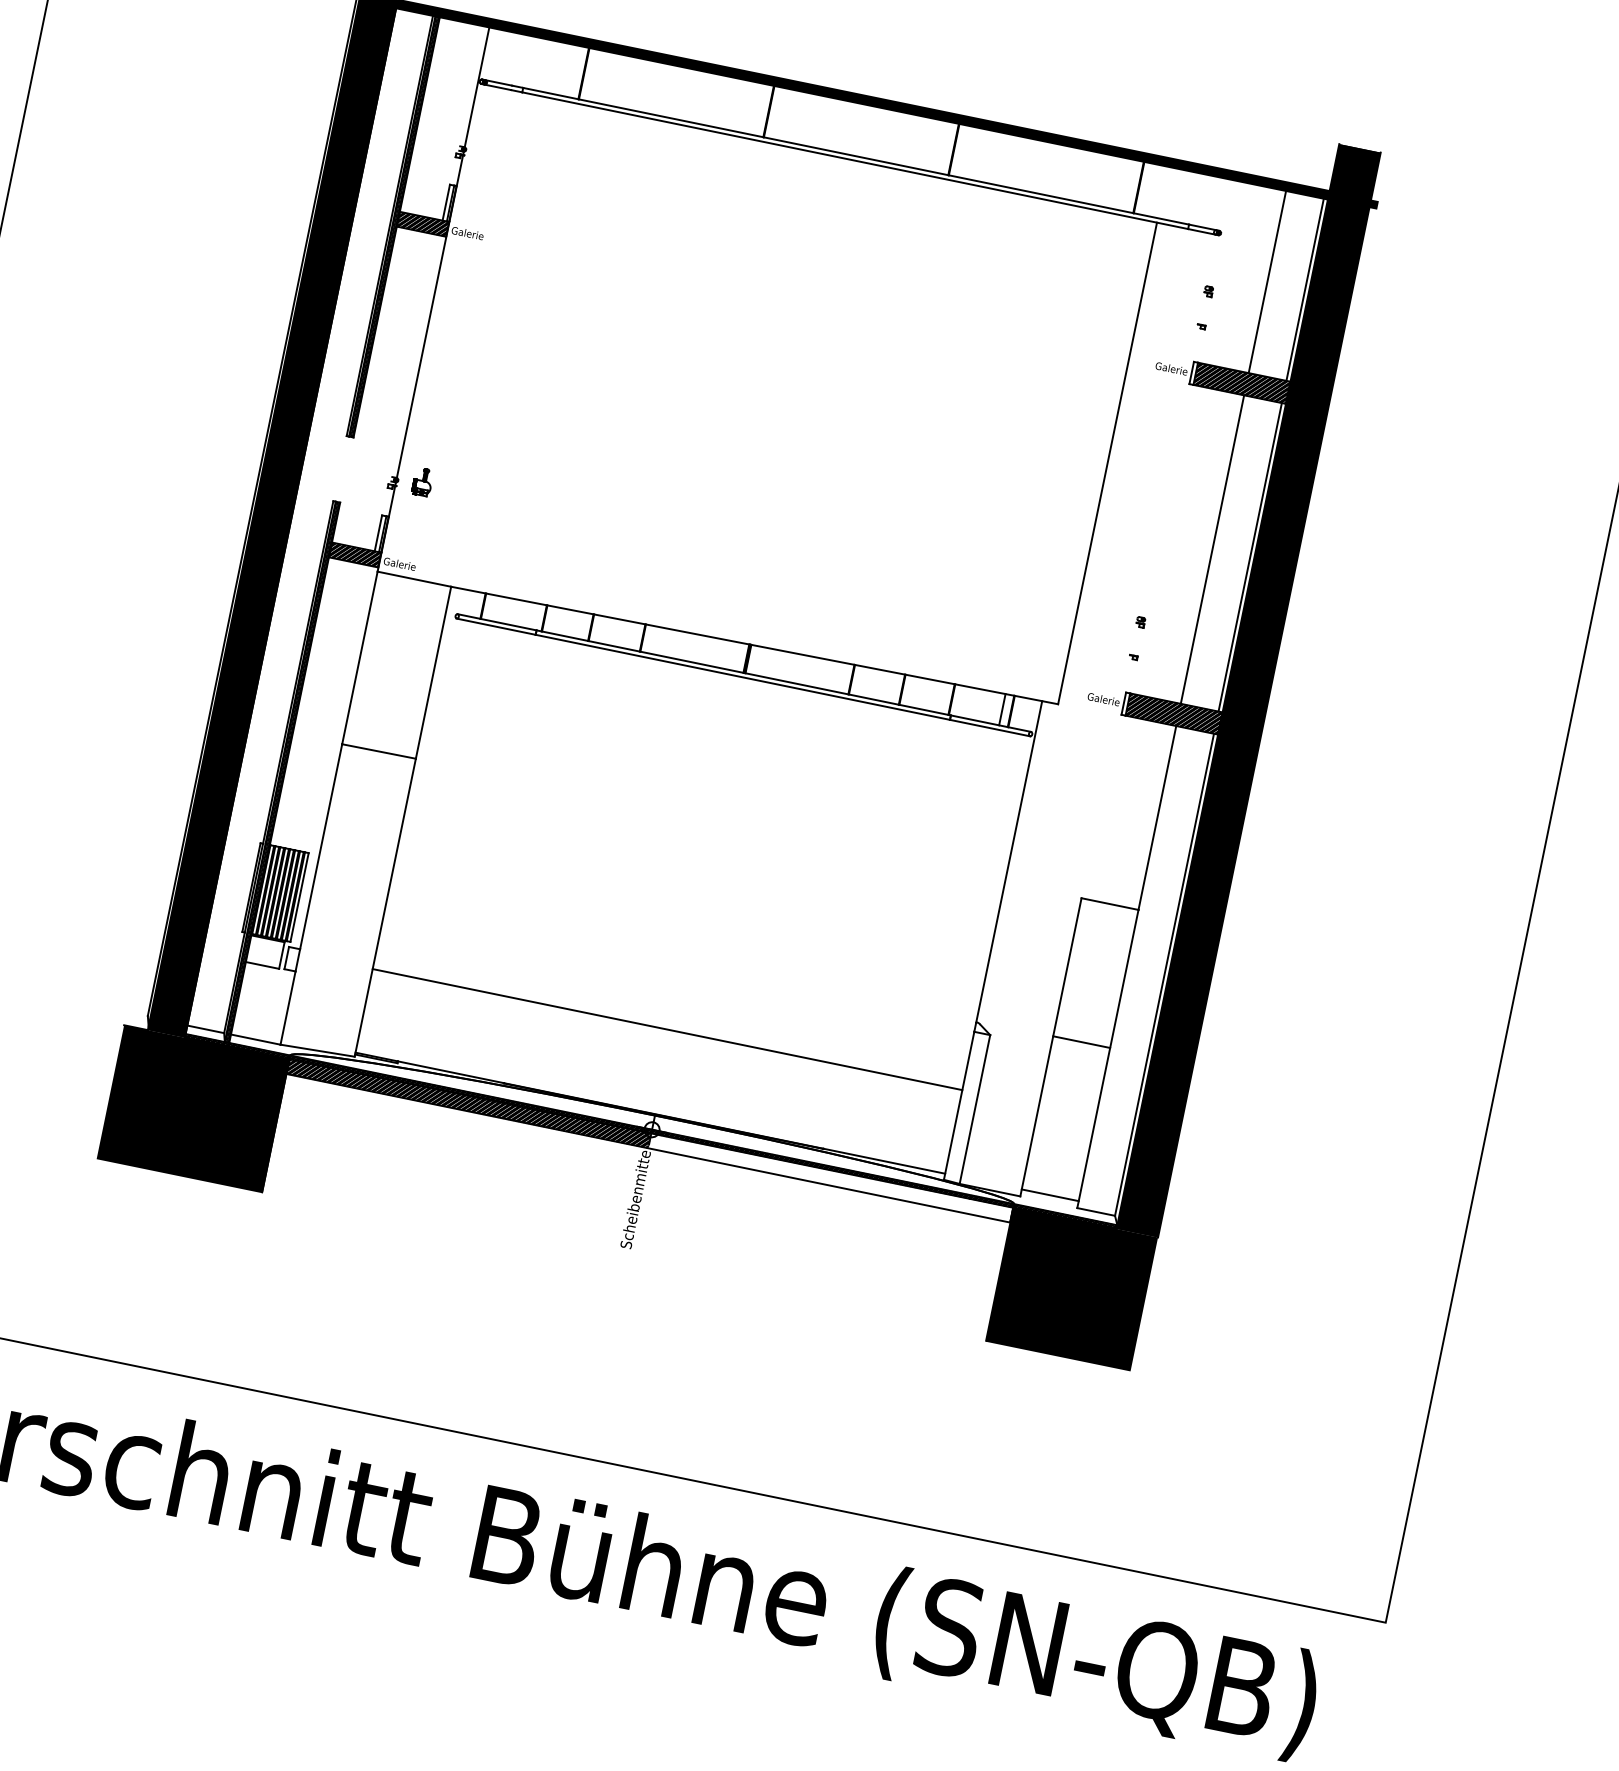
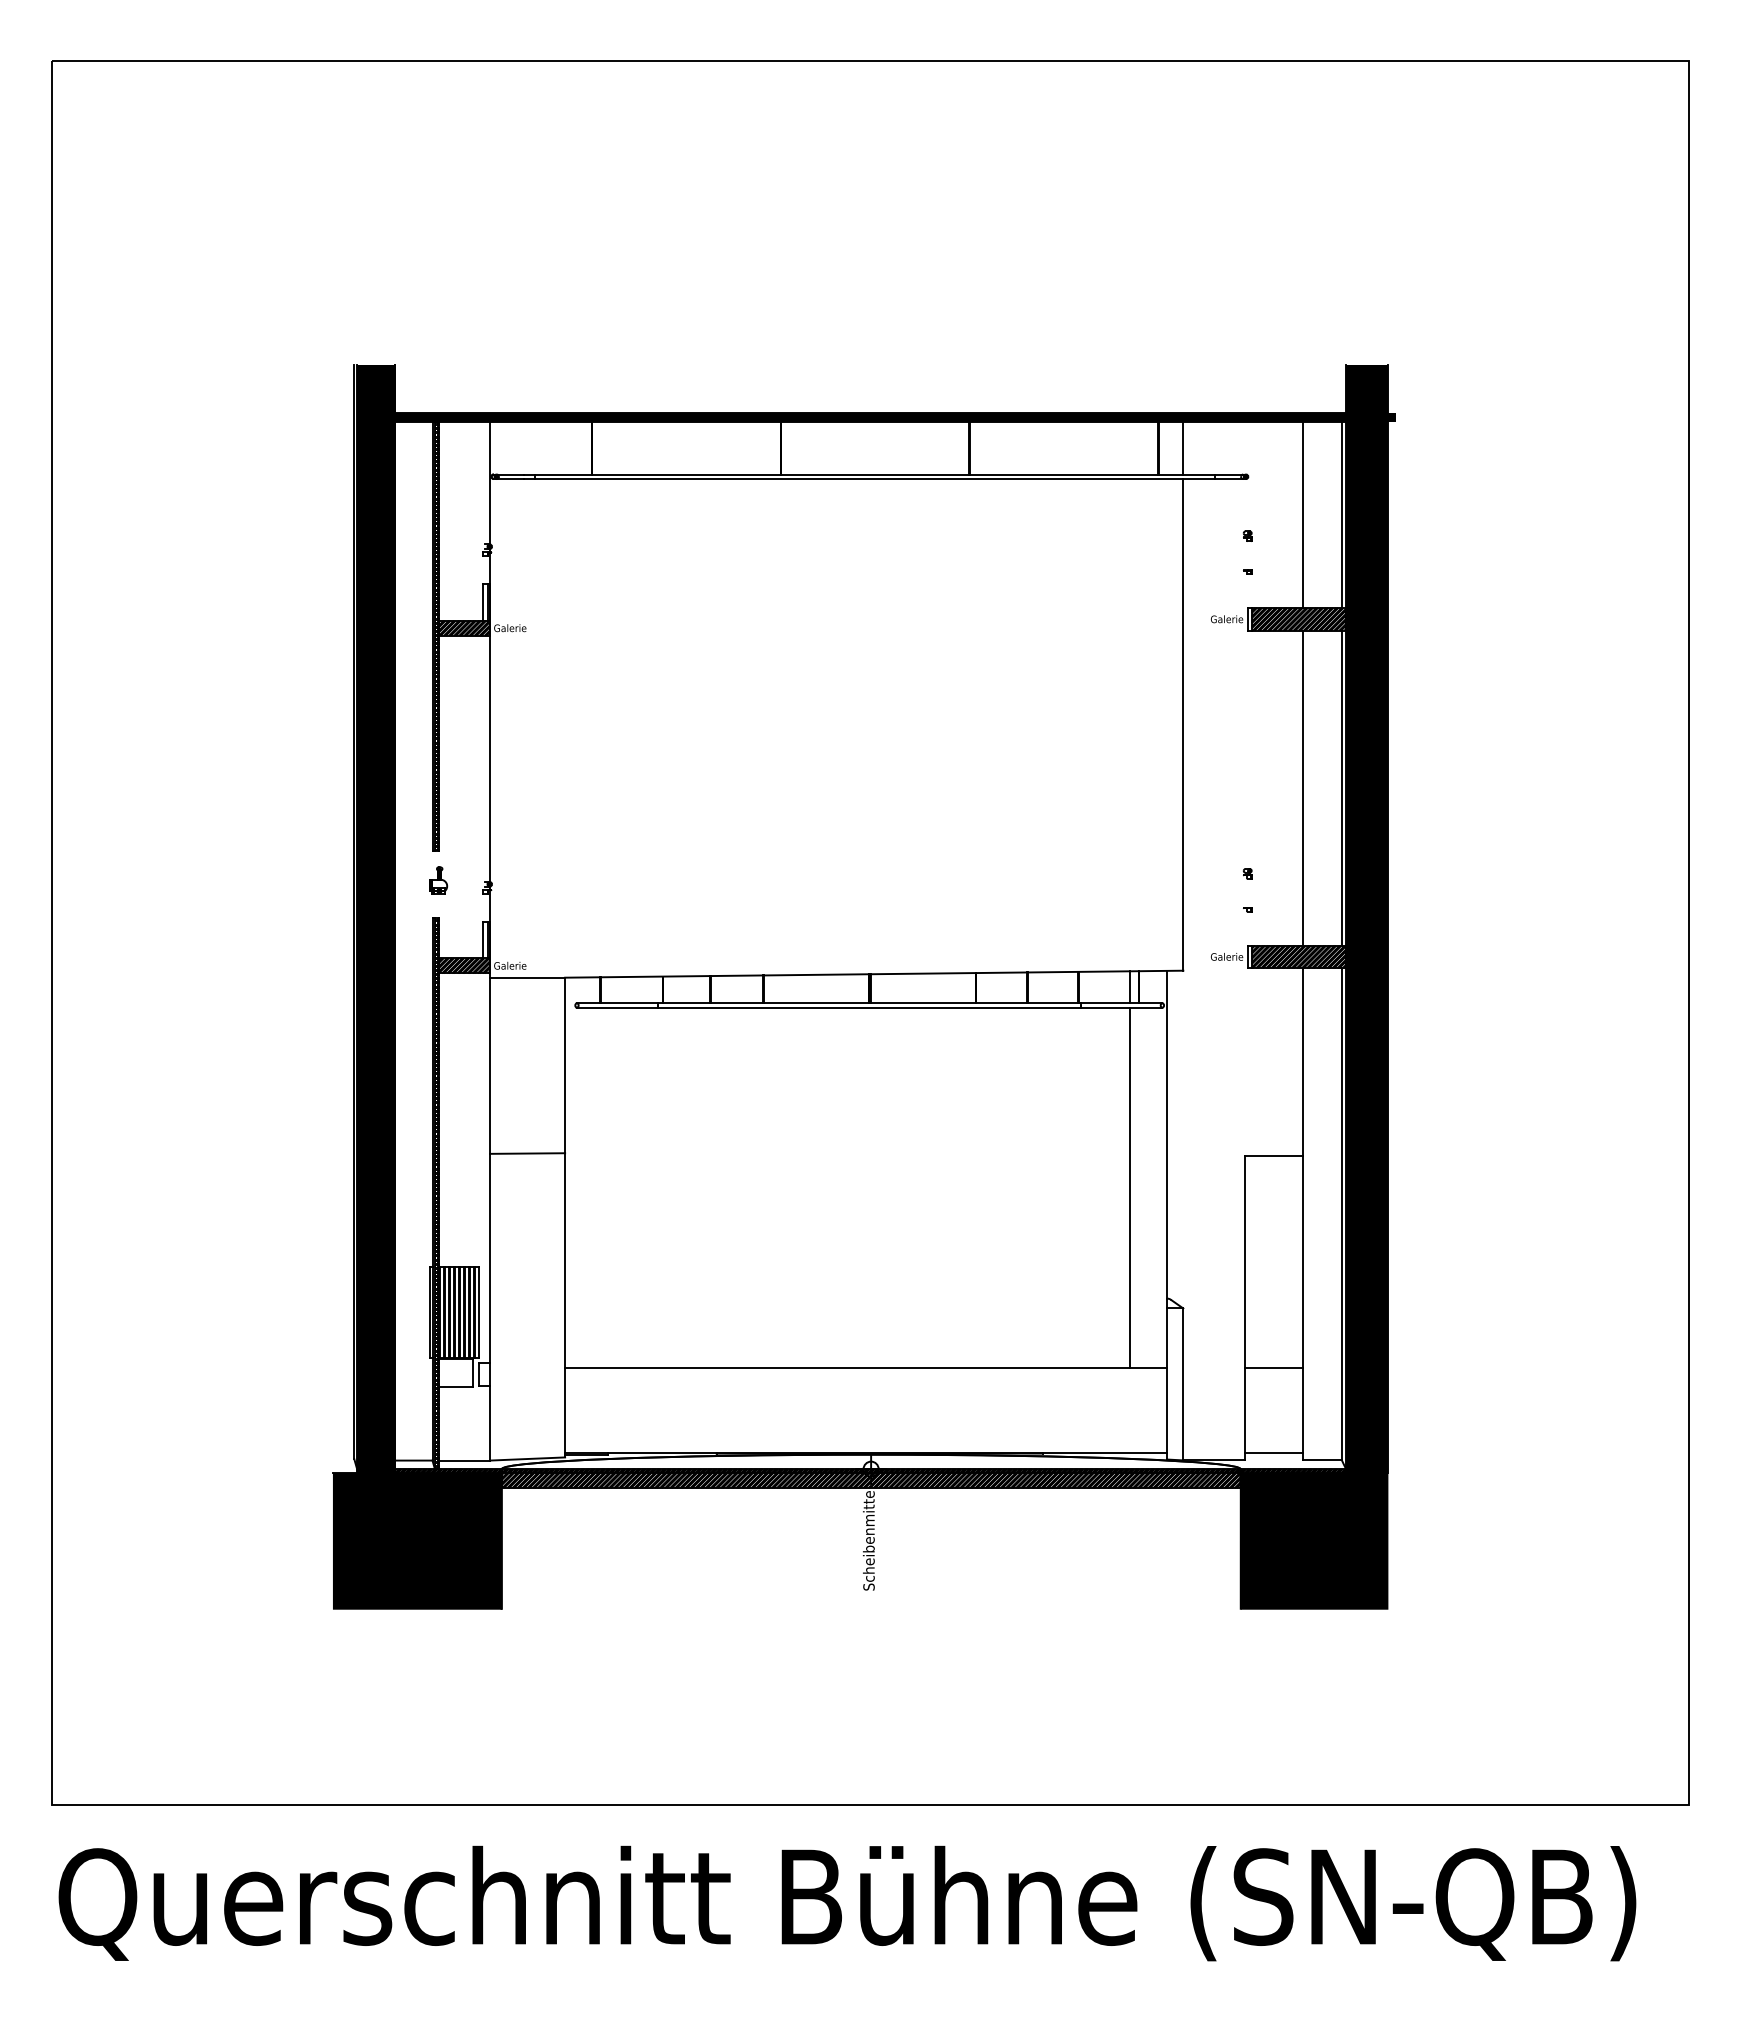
line: (1163, 192) -> (1183, 448), added
part: (423, 481) -> (438, 880), moved
line: (961, 905) -> (1129, 1187), added
line: (1081, 1041) -> (1274, 1367), moved
hatch: (830, 1177) -> (1055, 1480), added

